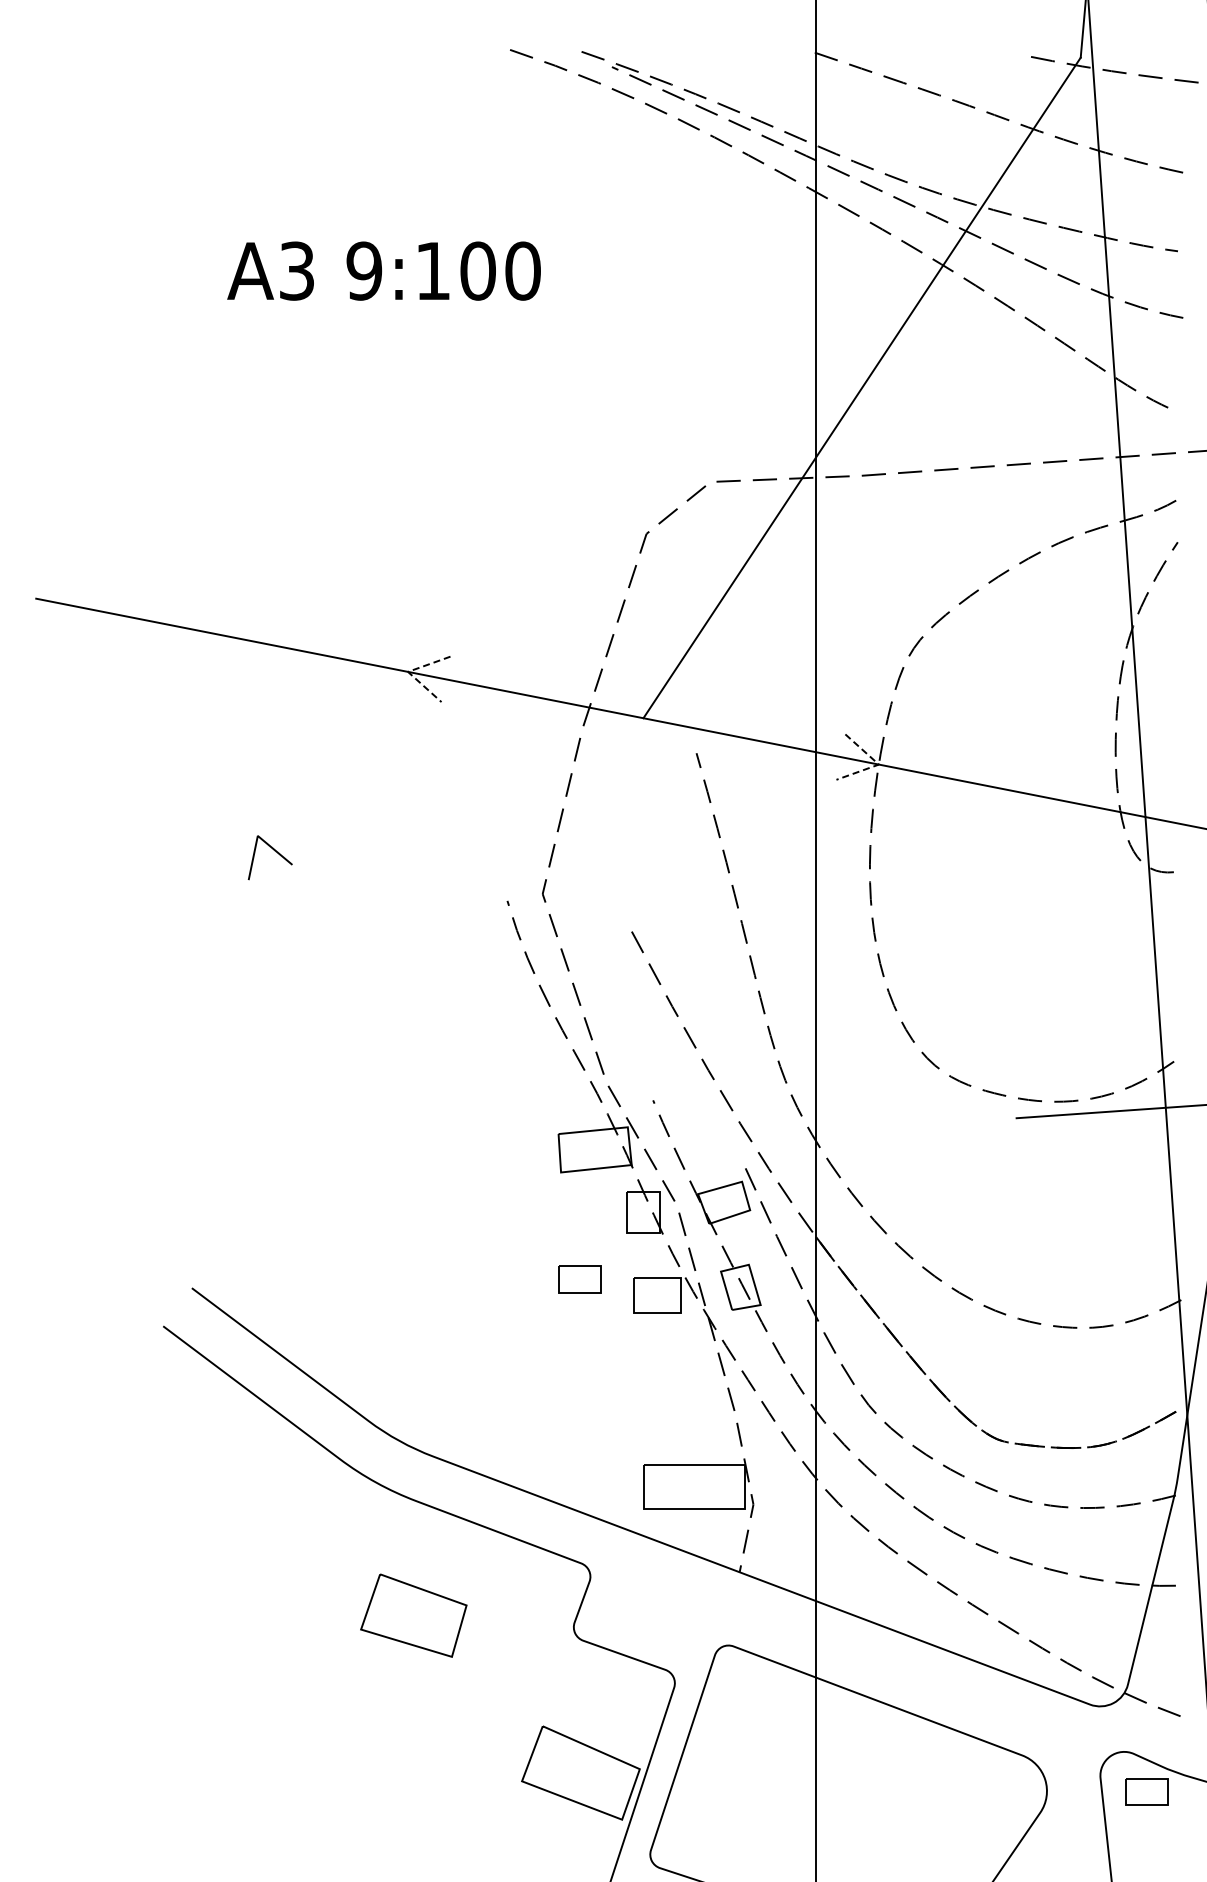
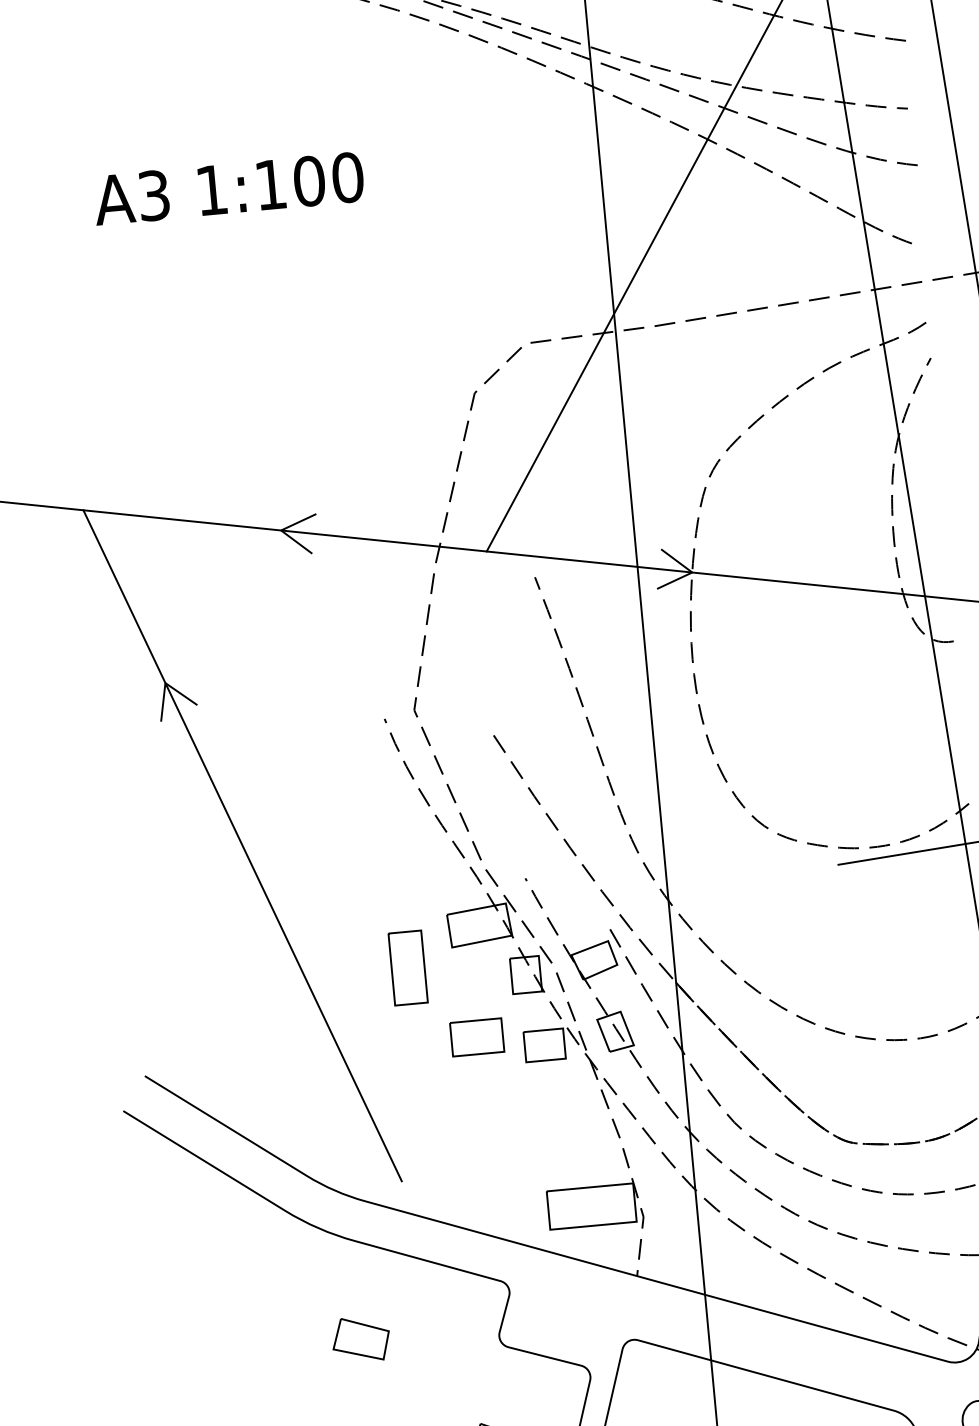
text: (364, 270) -> (211, 189), 9:100 -> 1:100
line: (408, 671) -> (281, 530), dashed -> solid
line: (878, 764) -> (691, 572), dashed -> solid
line: (329, 1032) -> (242, 845), added
part: (507, 1191) -> (407, 968), added
part: (579, 1279) -> (476, 1037), size x1.43
part: (413, 1615) -> (360, 1339), size x0.62

